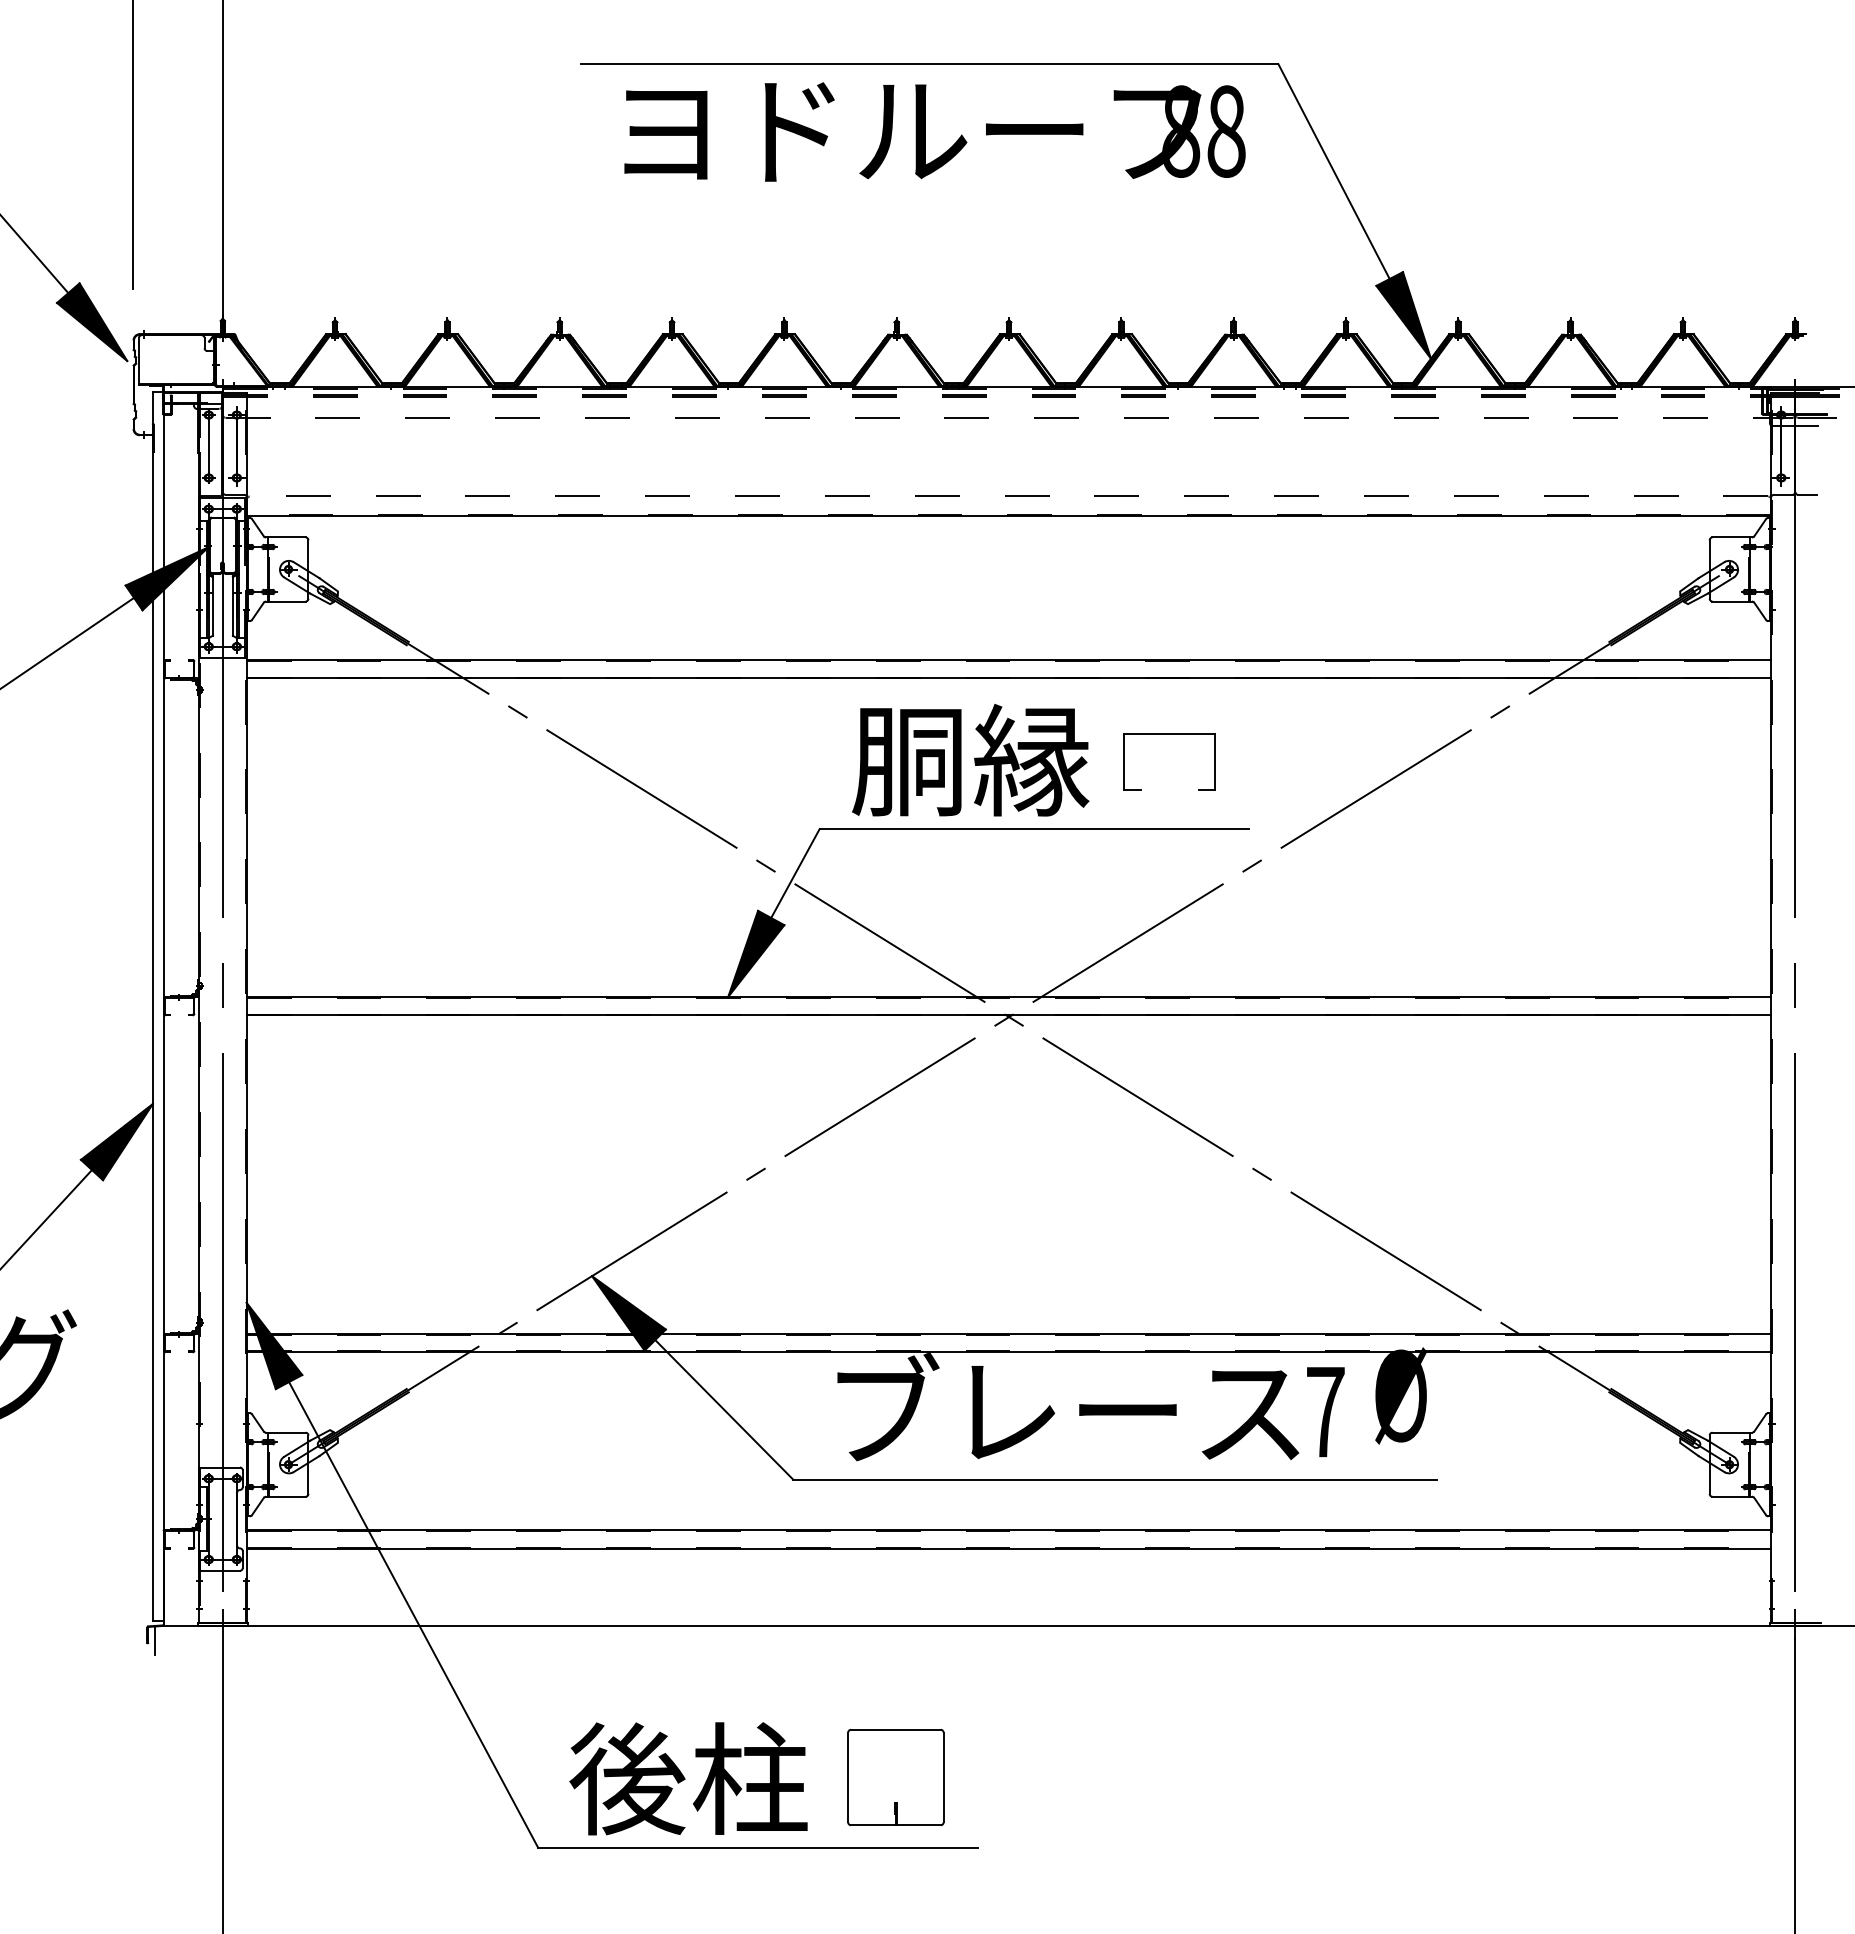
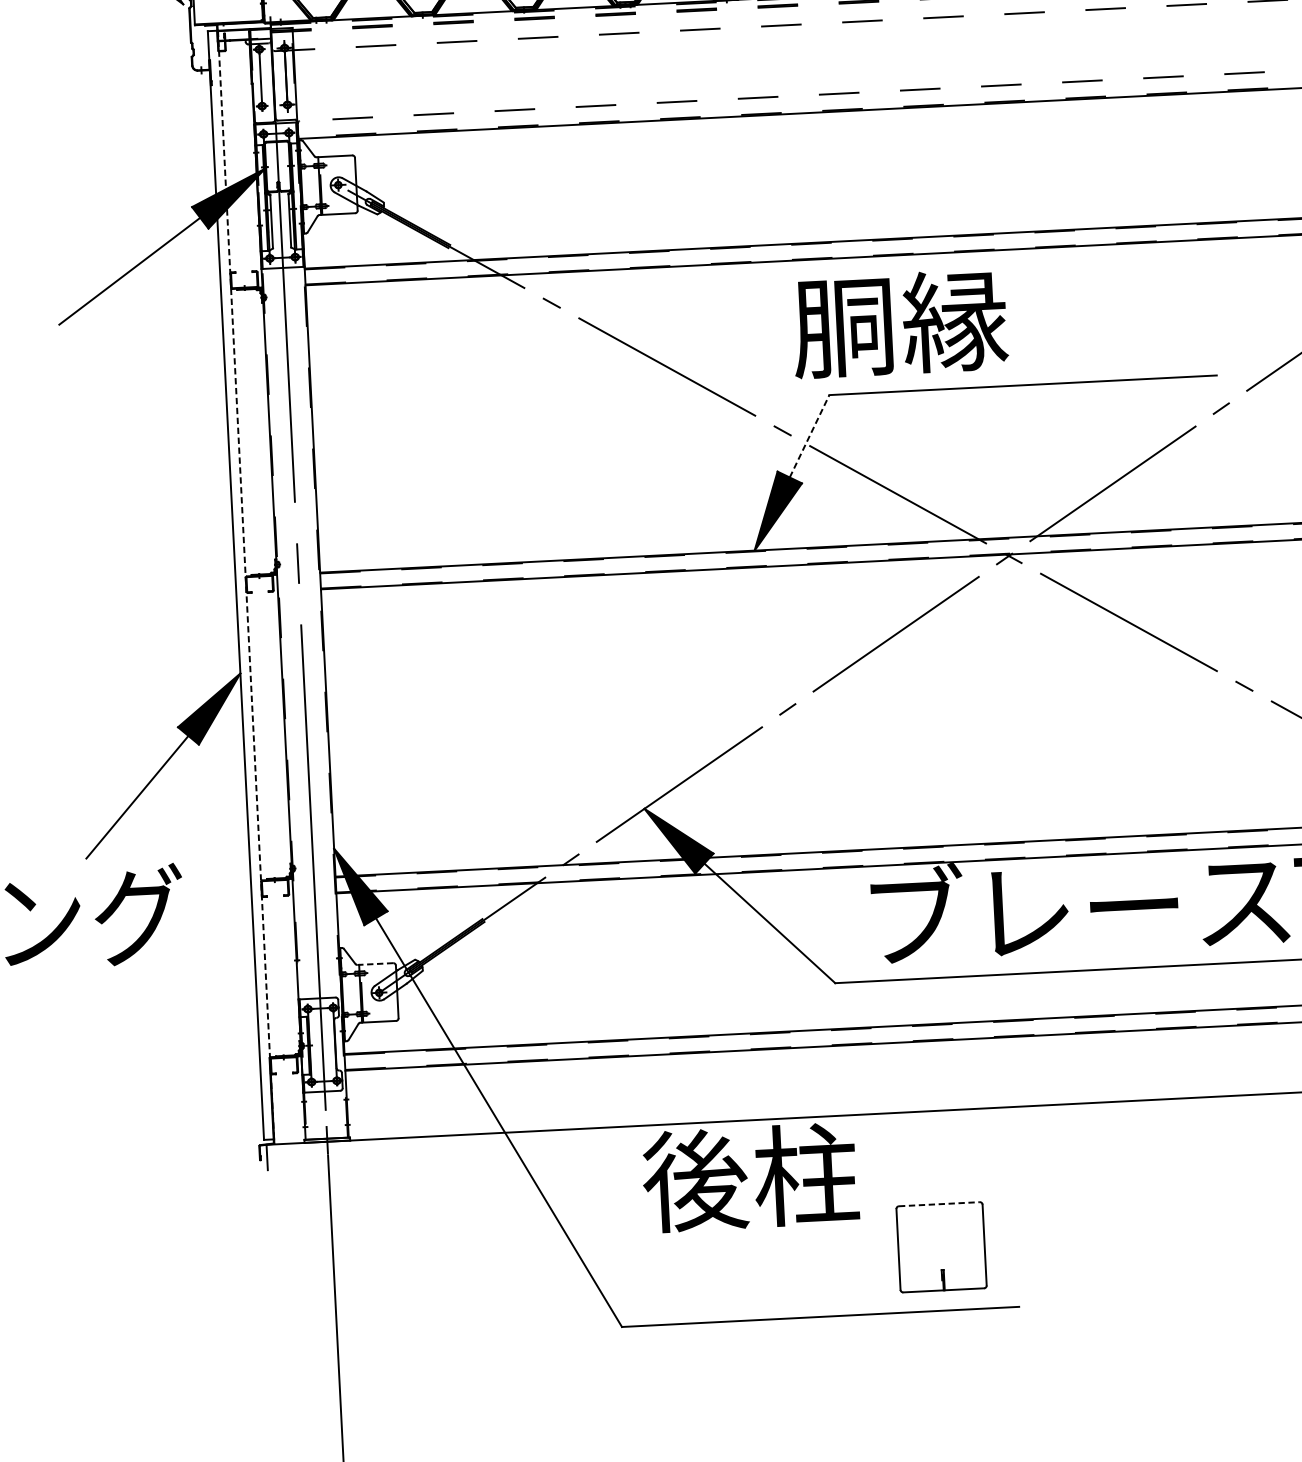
part: (1169, 734) -> (1140, 293), removed
text: (970, 760) -> (899, 324), moved
line: (795, 873) -> (809, 436), solid -> dashed
line: (164, 1006) -> (246, 585), solid -> dashed
line: (285, 1432) -> (375, 963), solid -> dashed
line: (895, 1729) -> (939, 1203), solid -> dashed
text: (688, 1778) -> (750, 1177), moved

